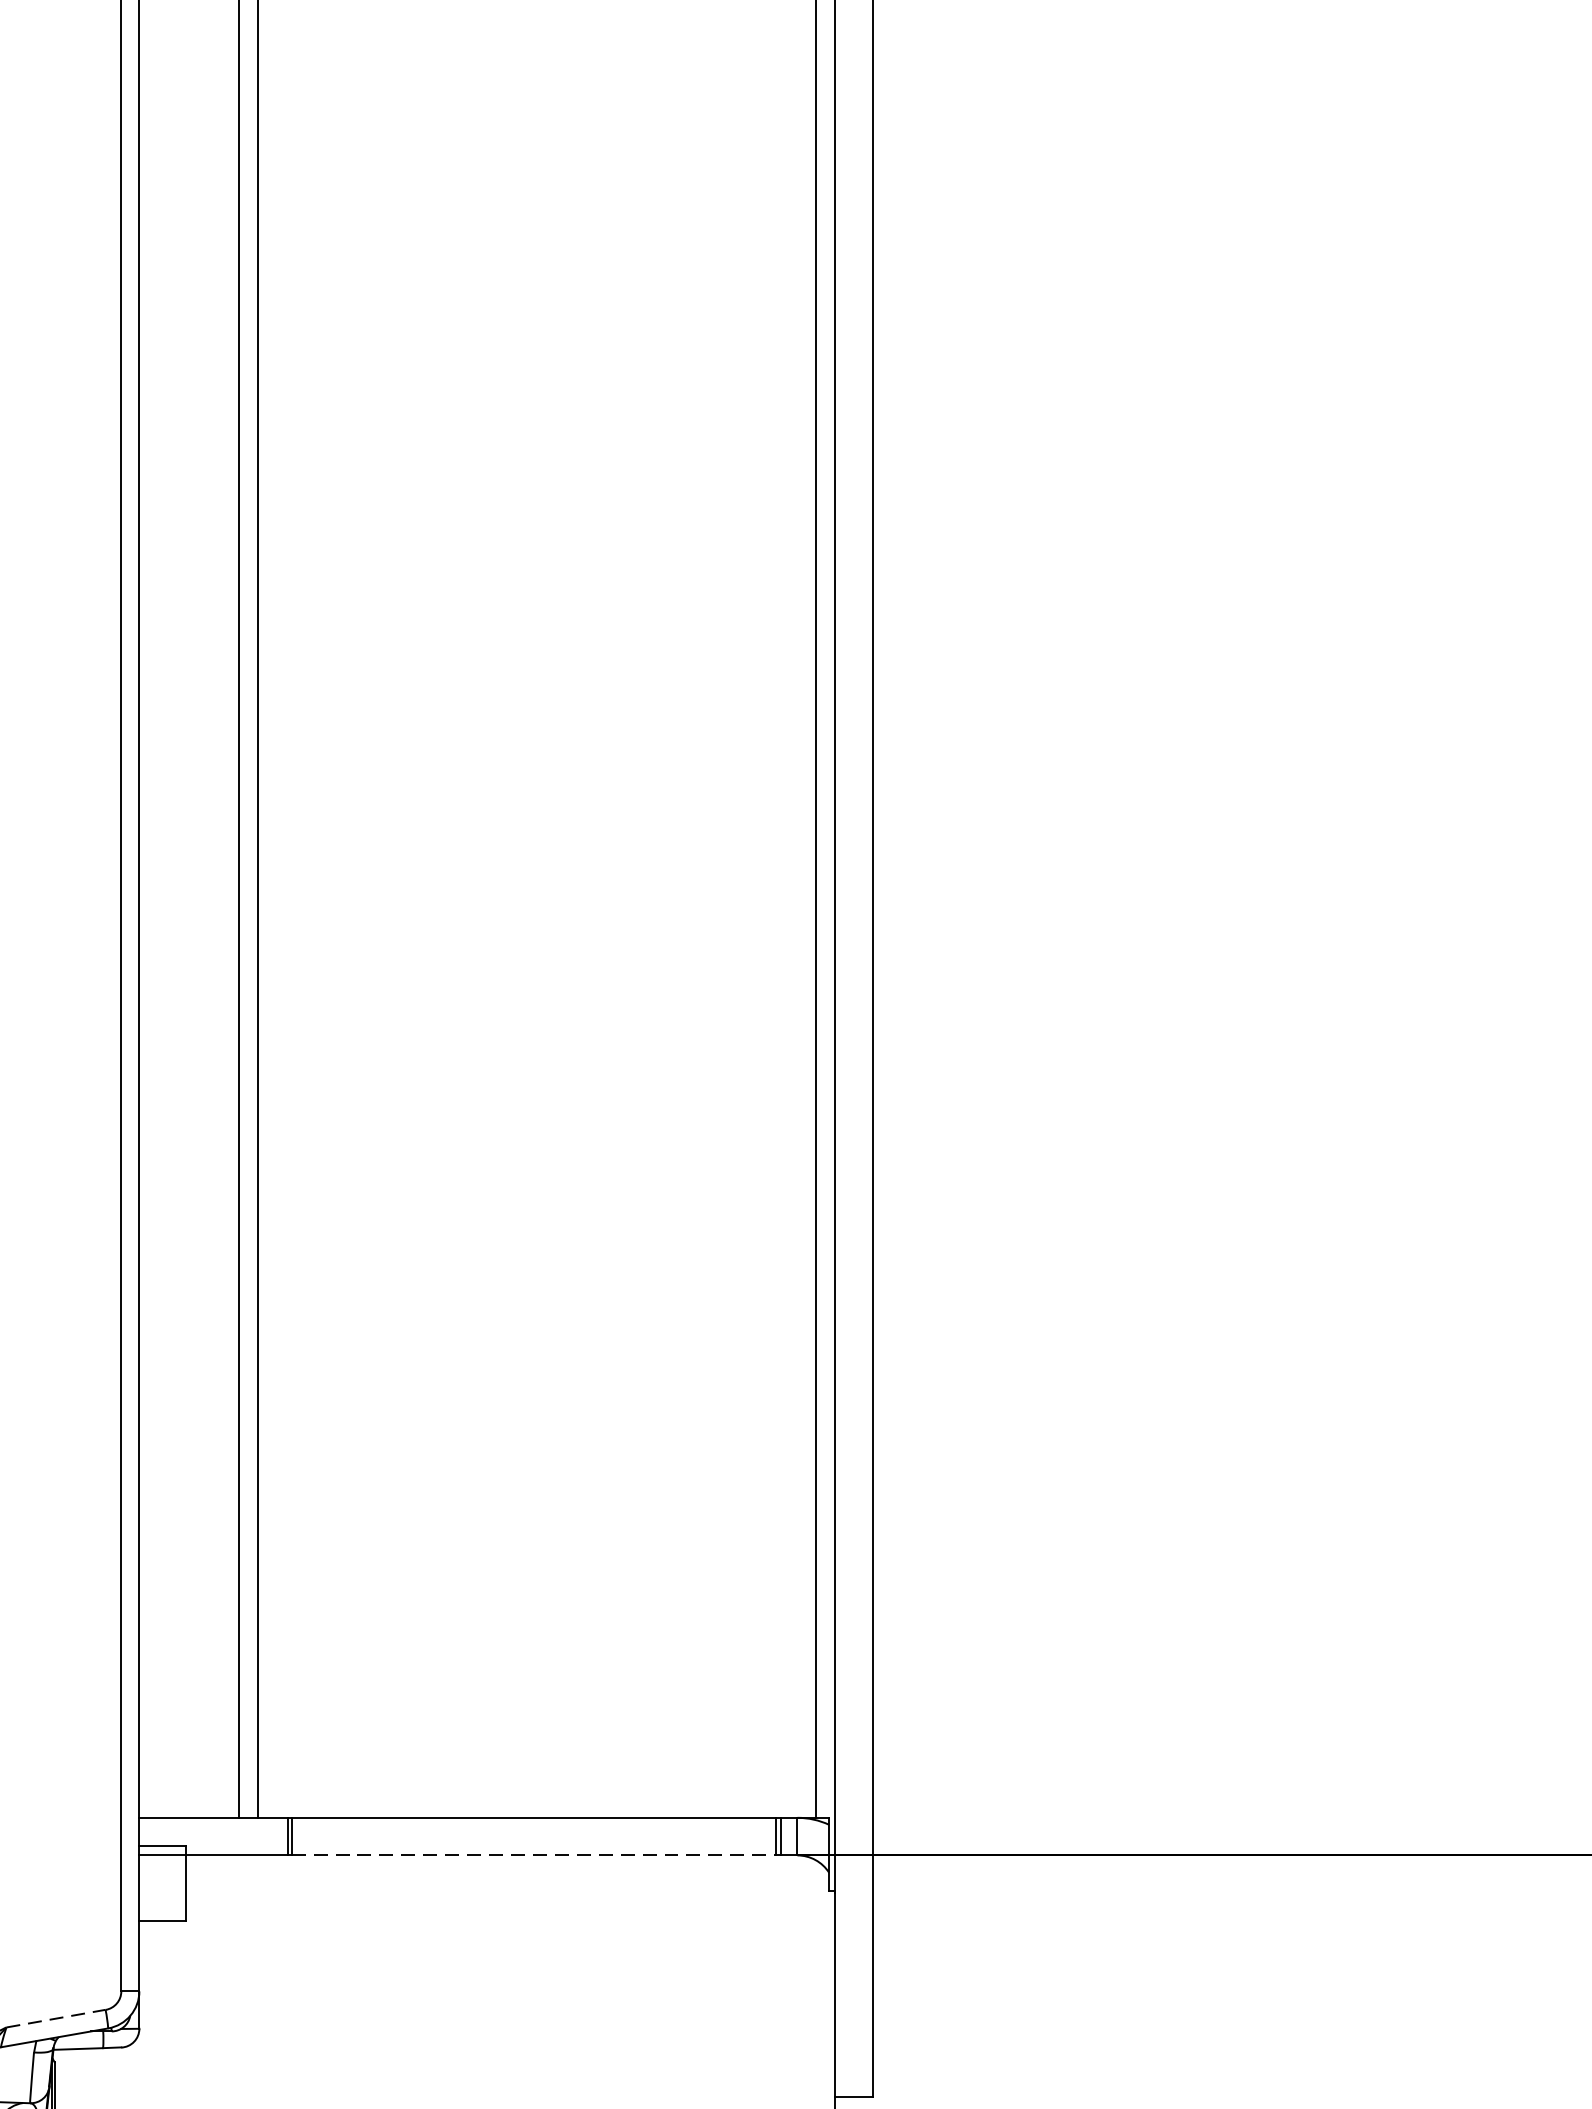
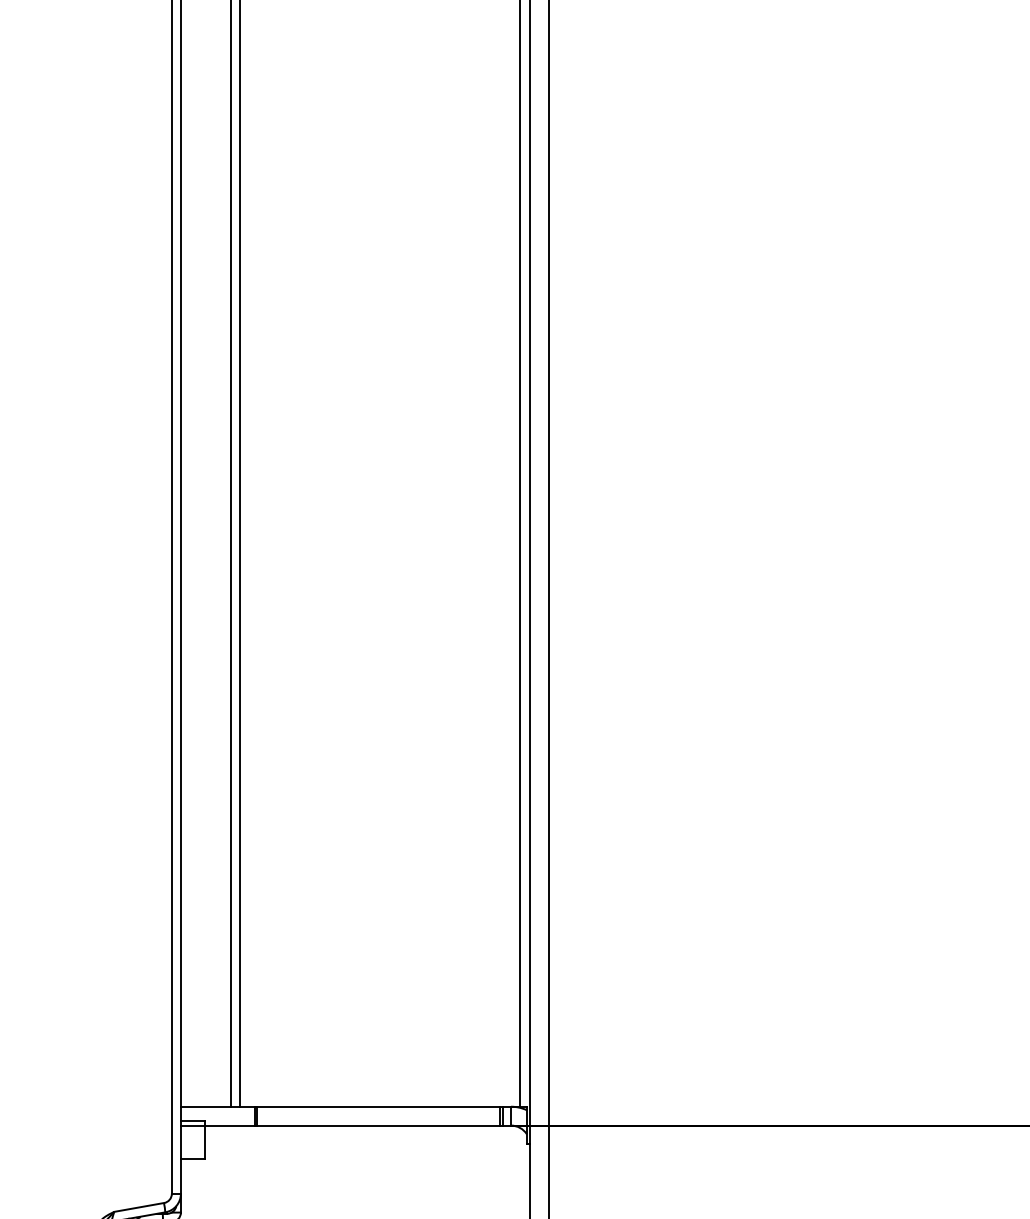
line: (533, 1855) -> (378, 1125), dashed -> solid
line: (56, 2018) -> (139, 1207), dashed -> solid

